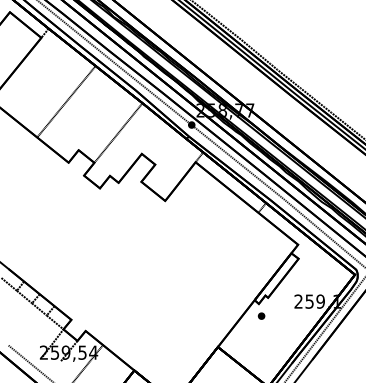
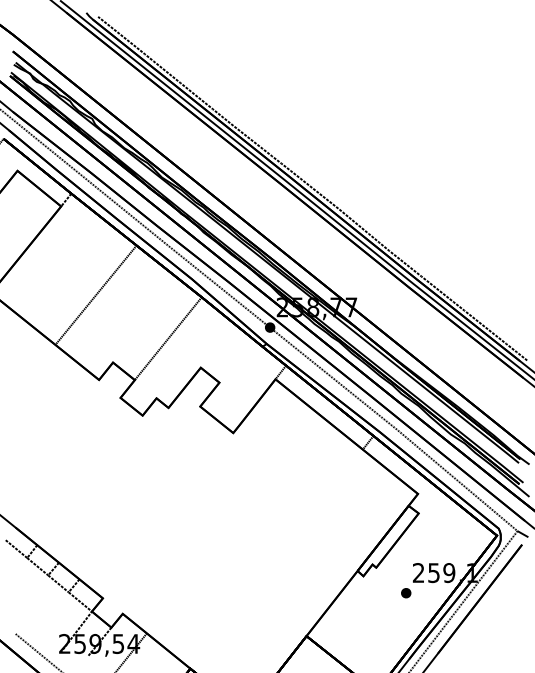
part: (261, 316) -> (406, 593), moved

